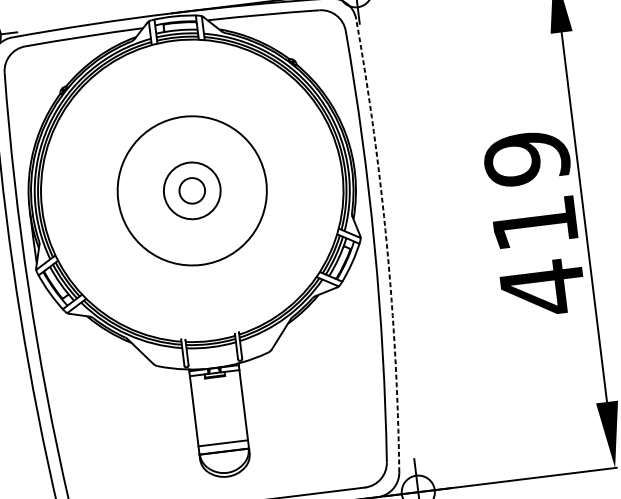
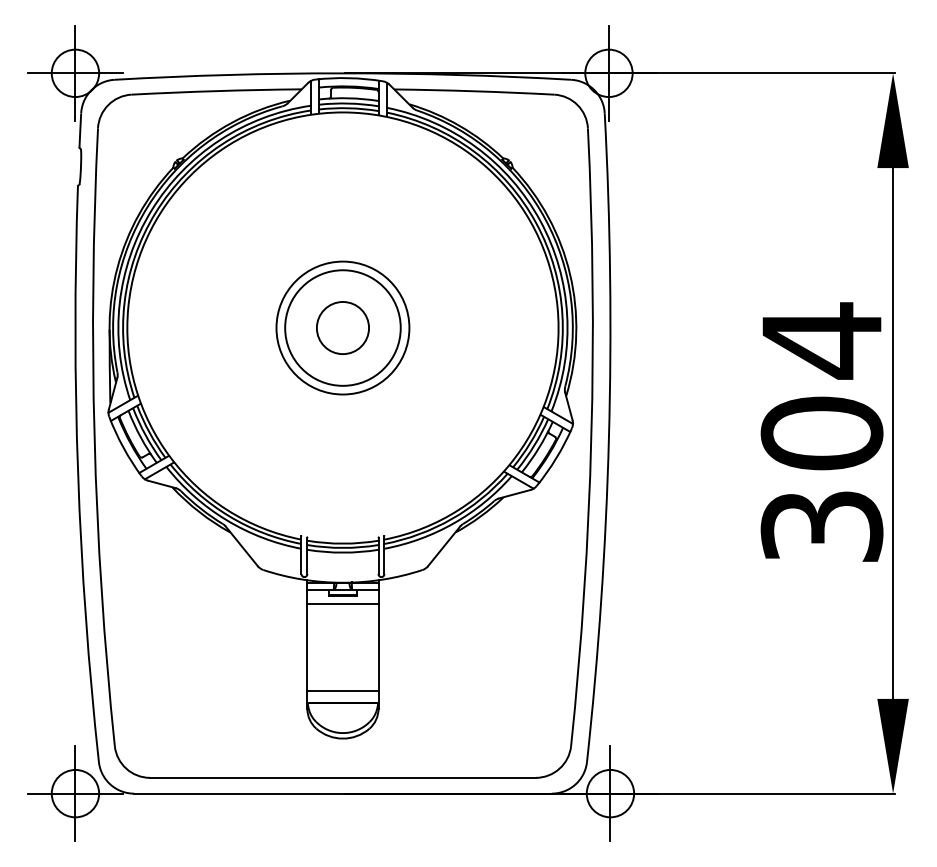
circle: (191, 190) -> (342, 327), size x0.62
circle: (191, 190) -> (342, 327), size x1.43
circle: (191, 190) -> (342, 327), size x1.43
text: (534, 223) -> (821, 433), 419 -> 304
arc: (386, 245) -> (608, 438), dashed -> solid
line: (215, 383) -> (342, 604), added

